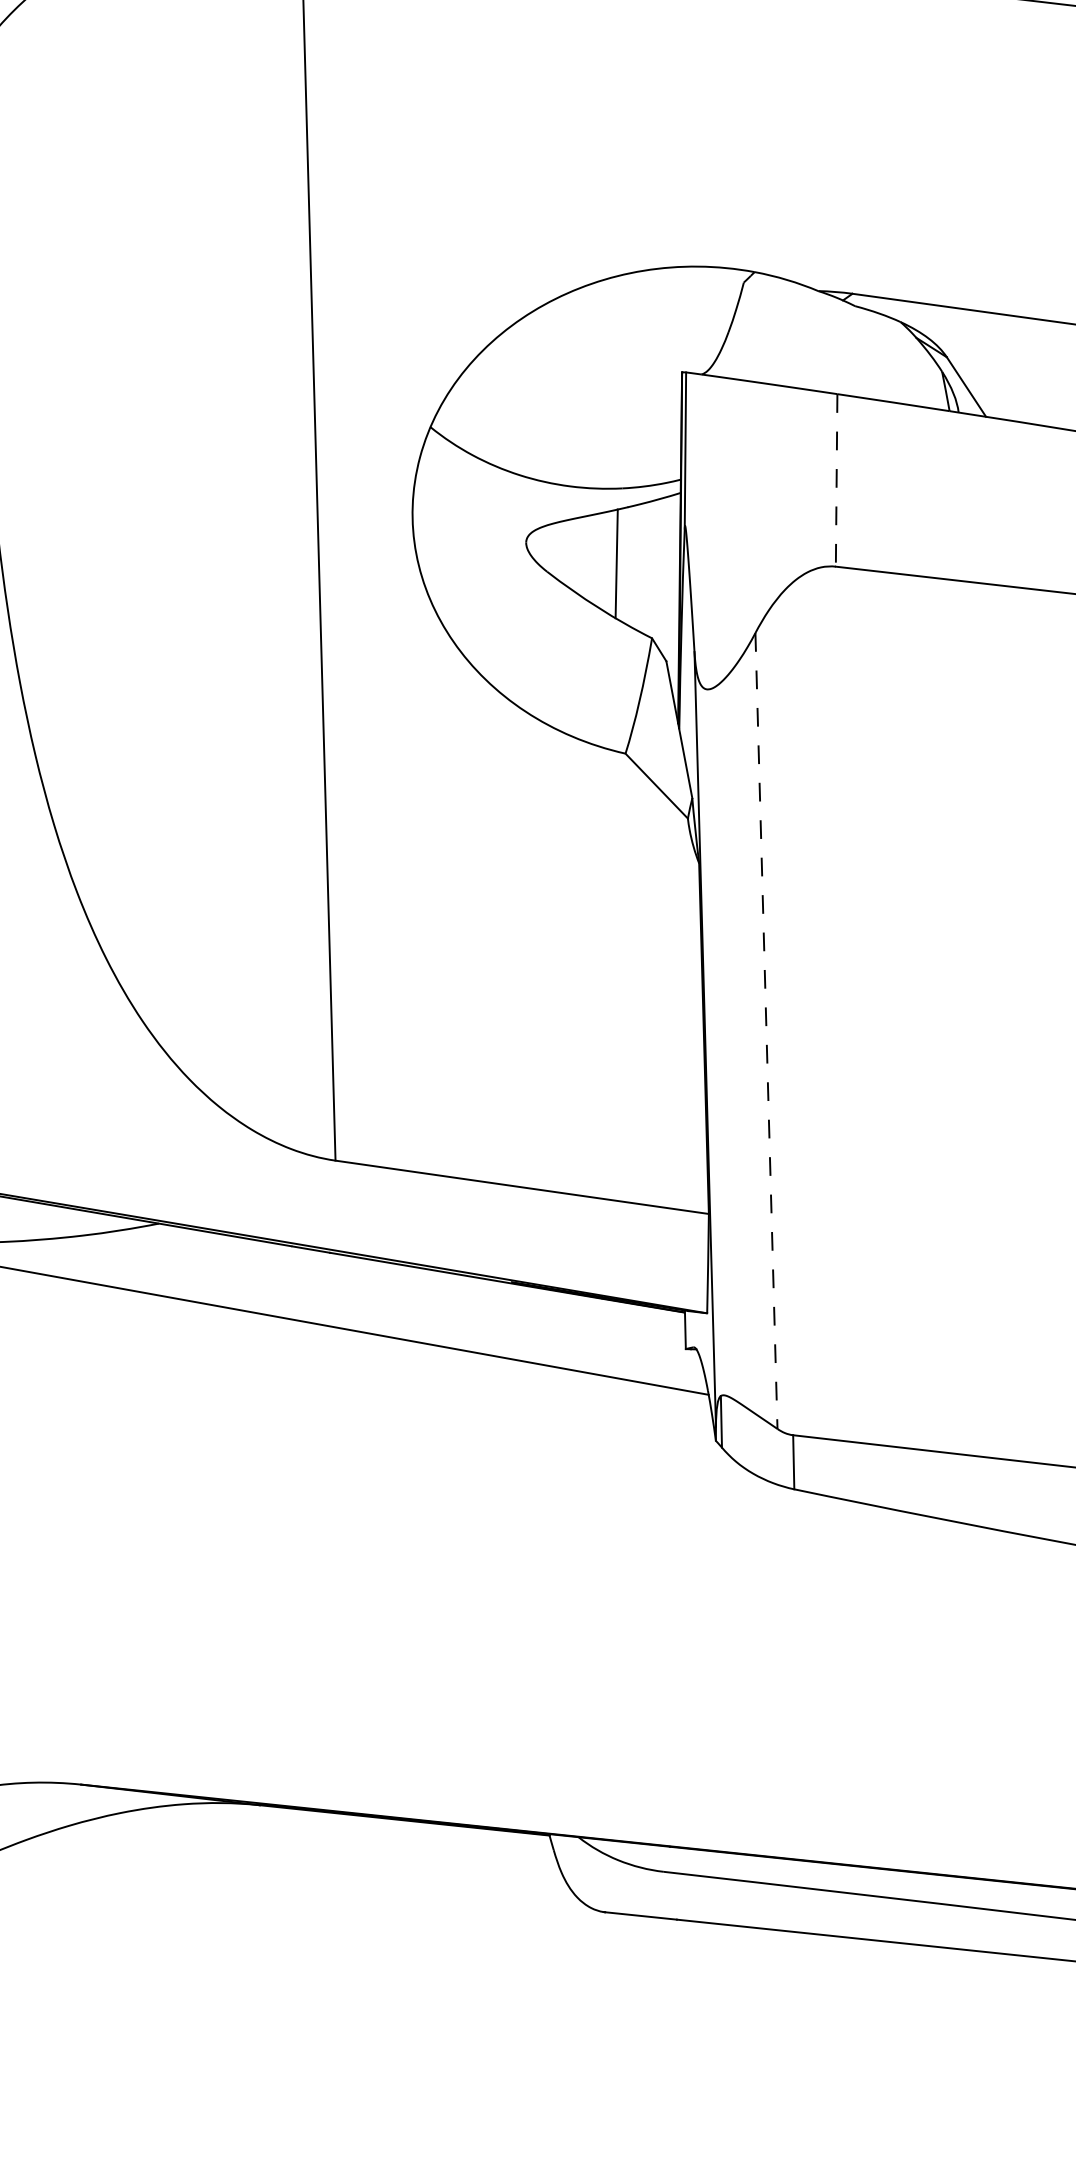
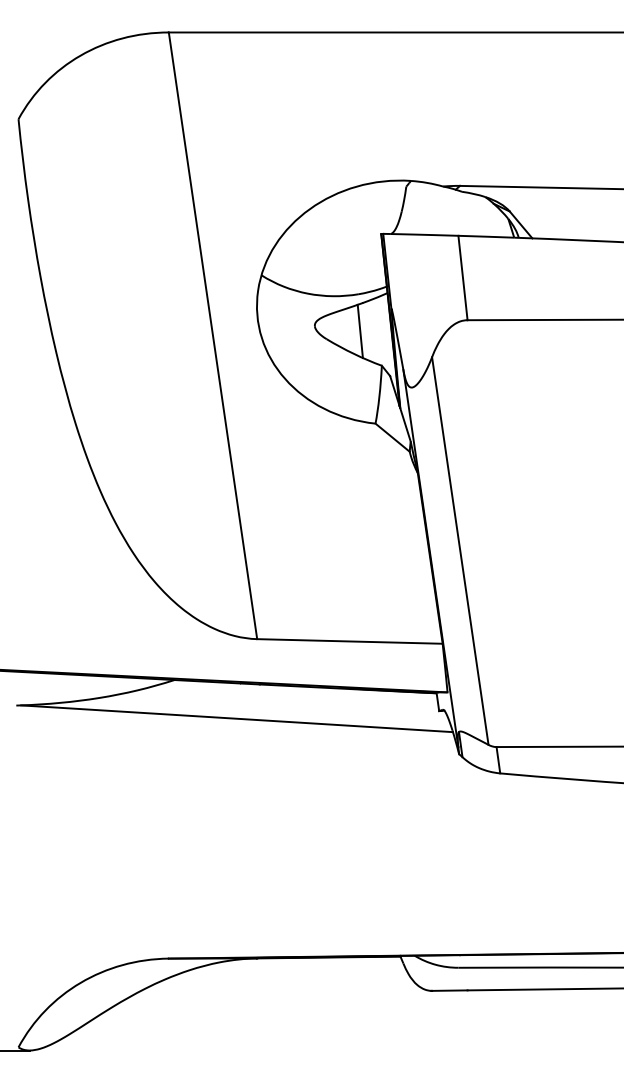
line: (837, 481) -> (463, 278), dashed -> solid
line: (766, 1031) -> (460, 551), dashed -> solid

